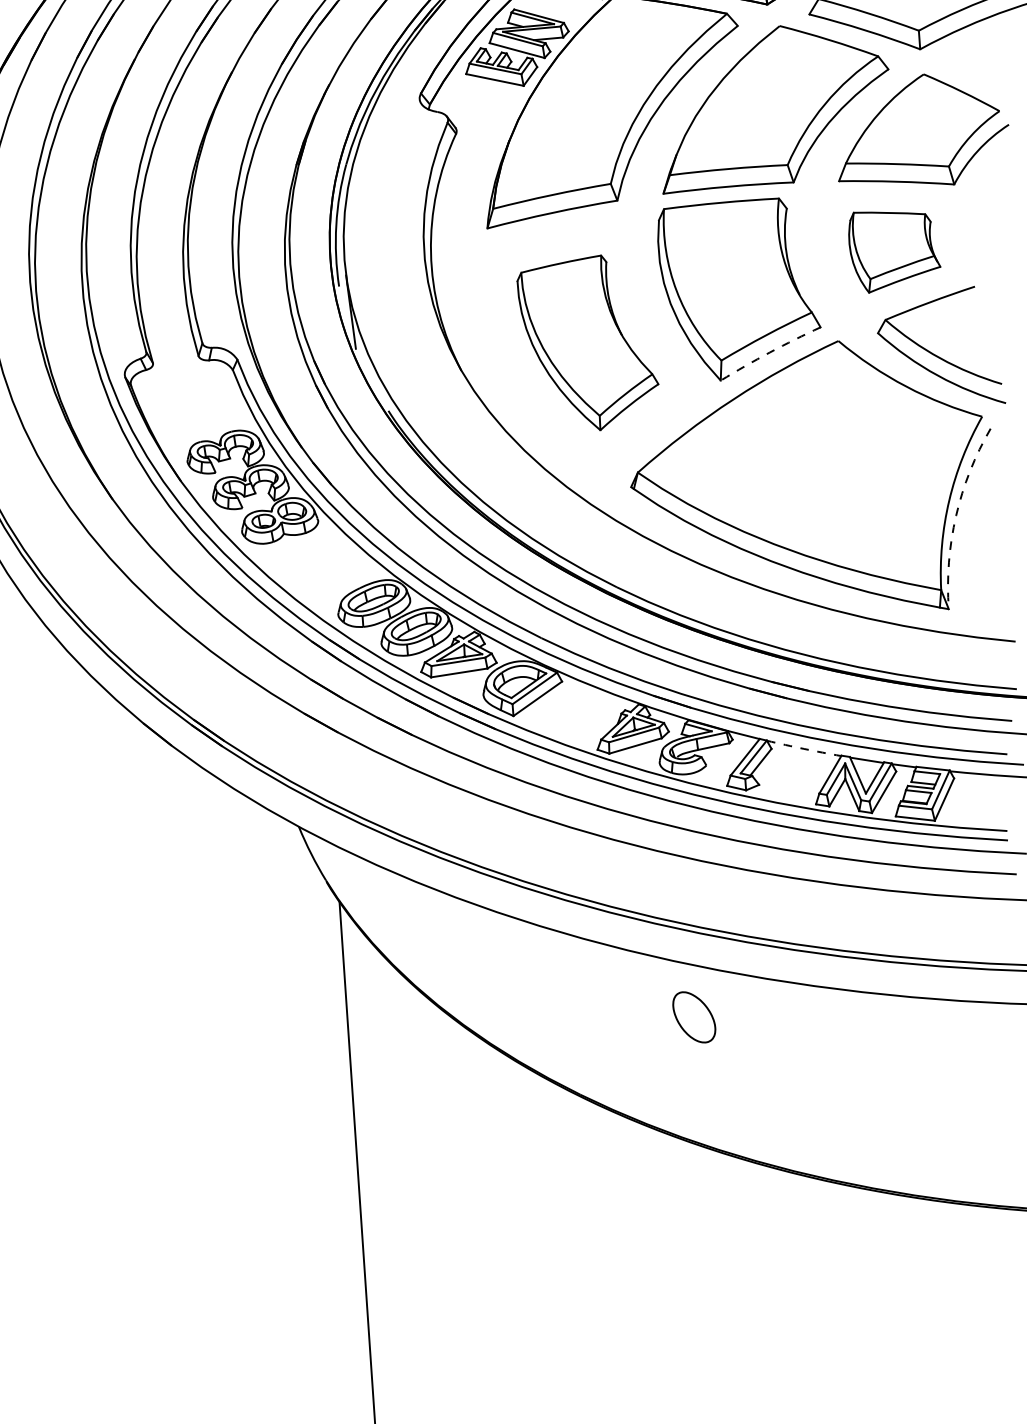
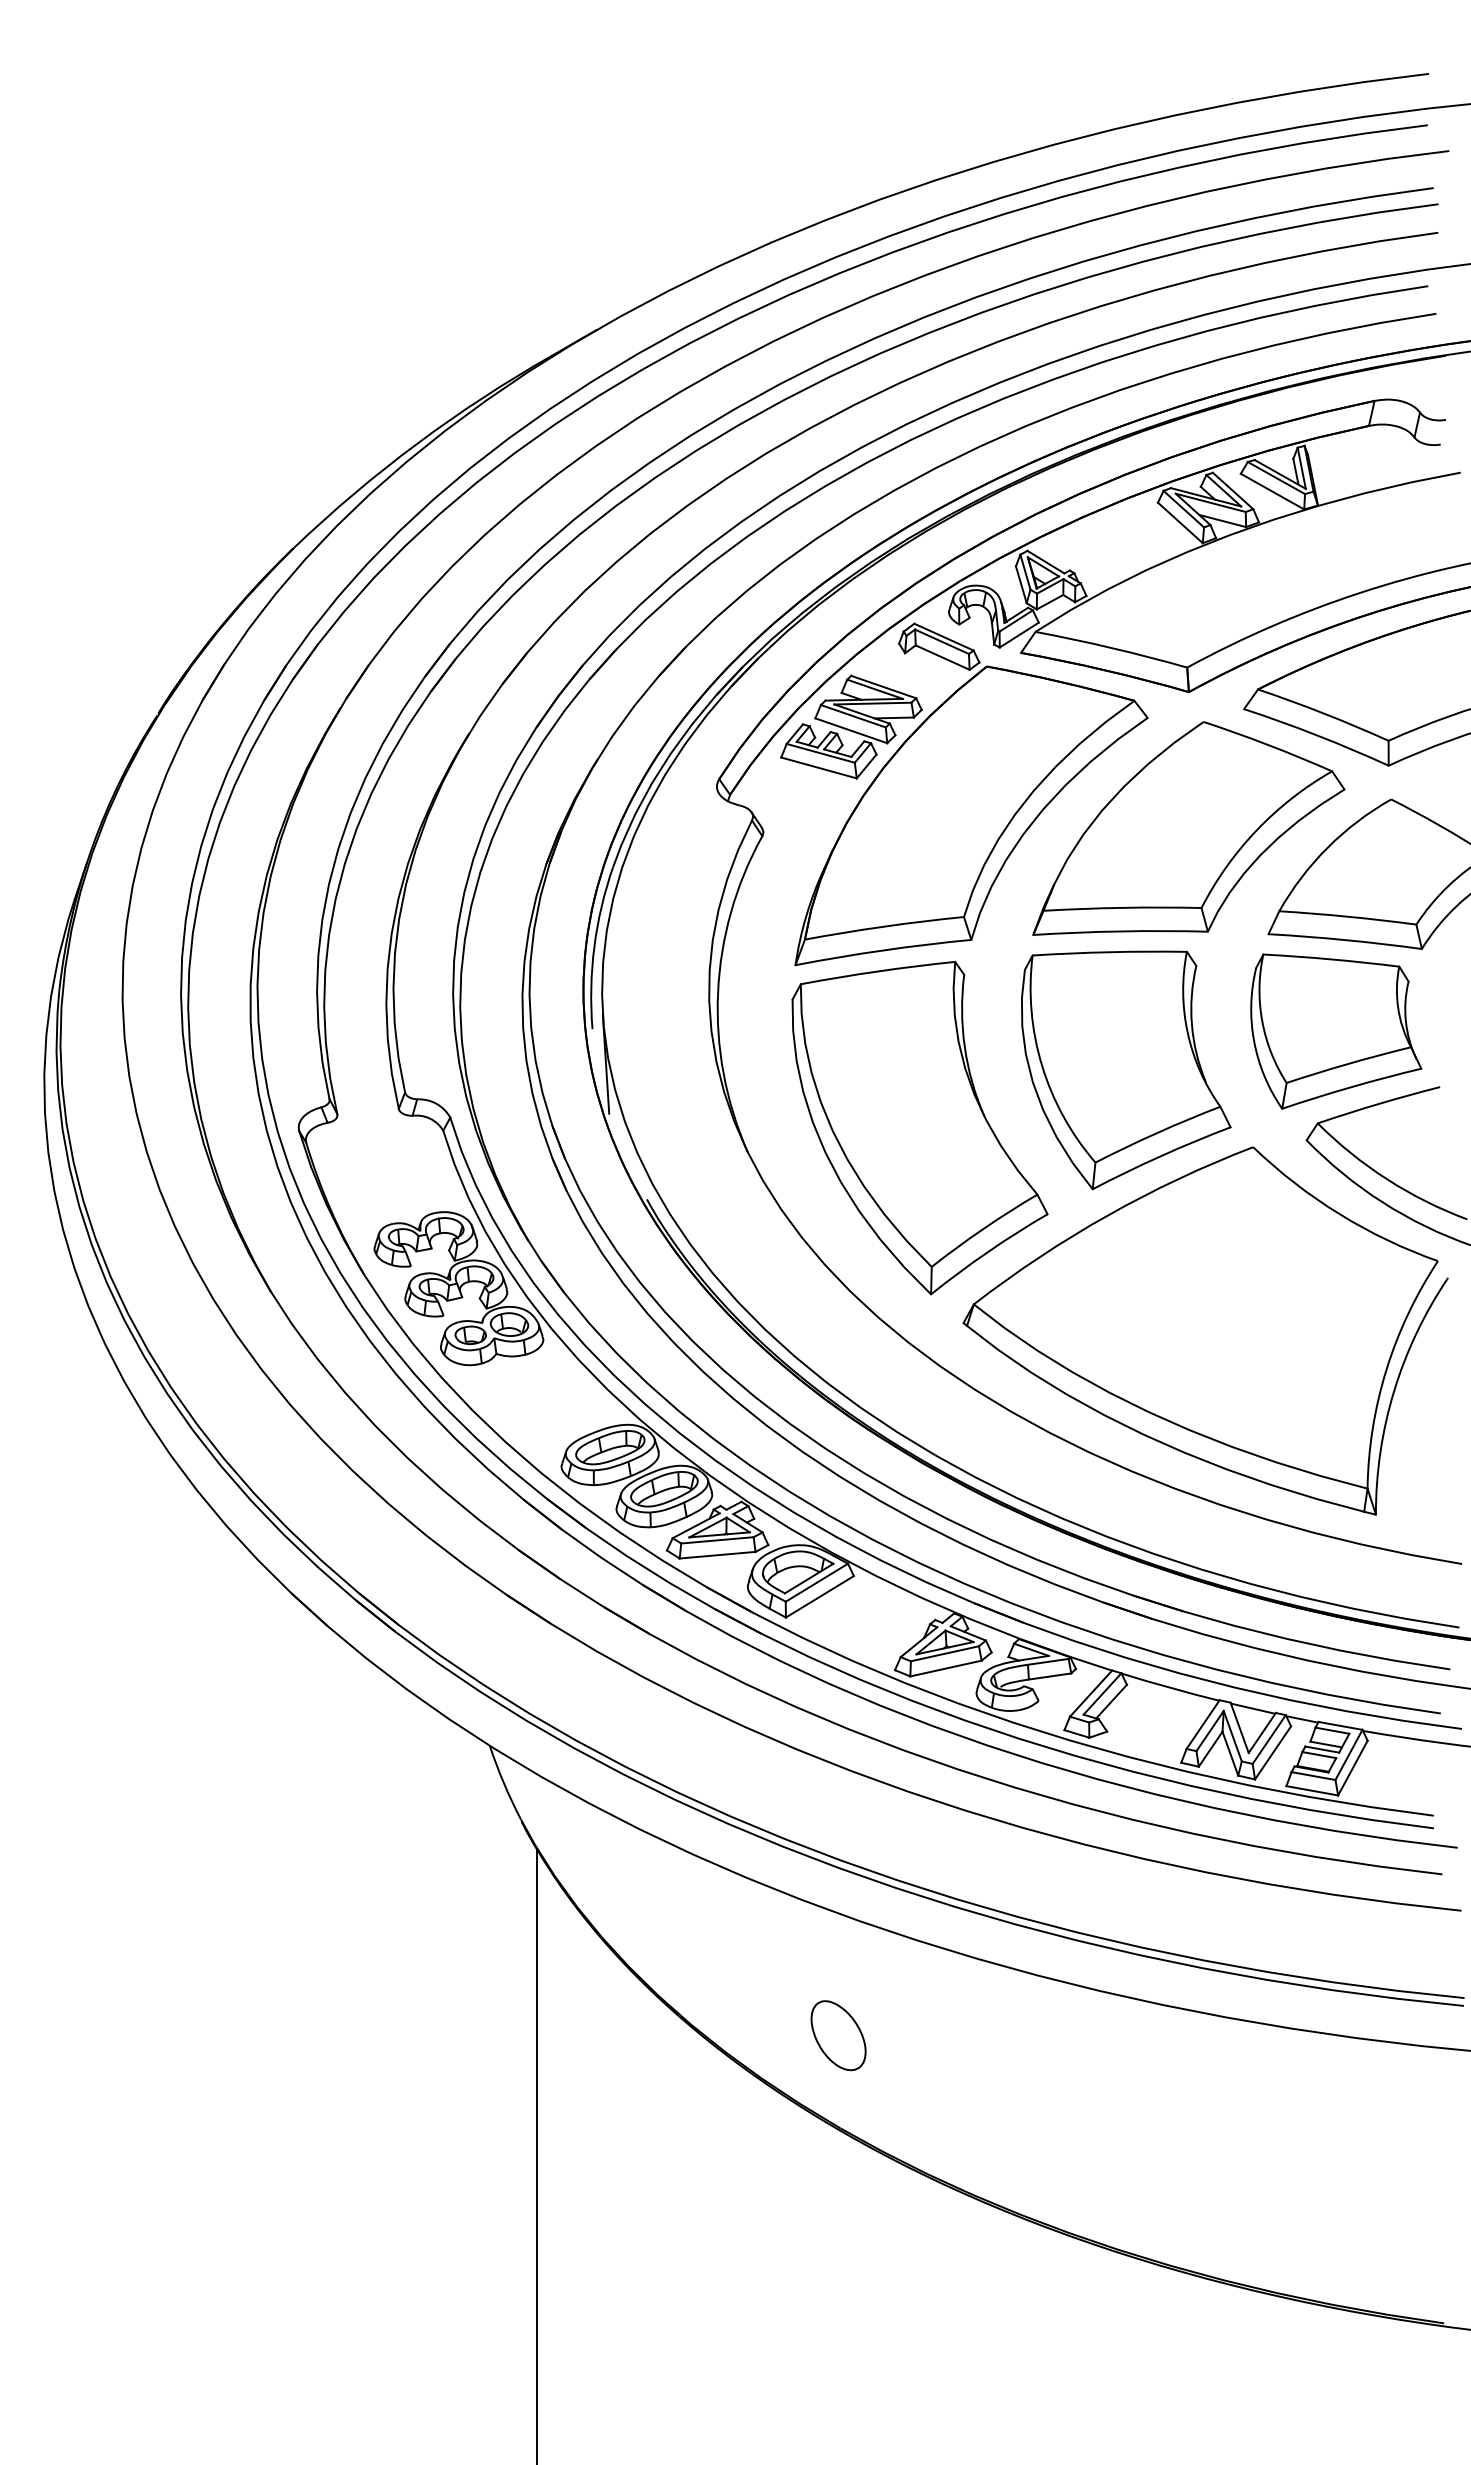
part: (894, 250) -> (1336, 1031), size x1.43
part: (588, 343) -> (919, 1127), size x1.43
arc: (769, 352) -> (1160, 1156), dashed -> solid
arc: (956, 515) -> (1394, 1390), dashed -> solid
arc: (804, 748) -> (1170, 1687), dashed -> solid
part: (694, 1017) -> (838, 2035), moved

